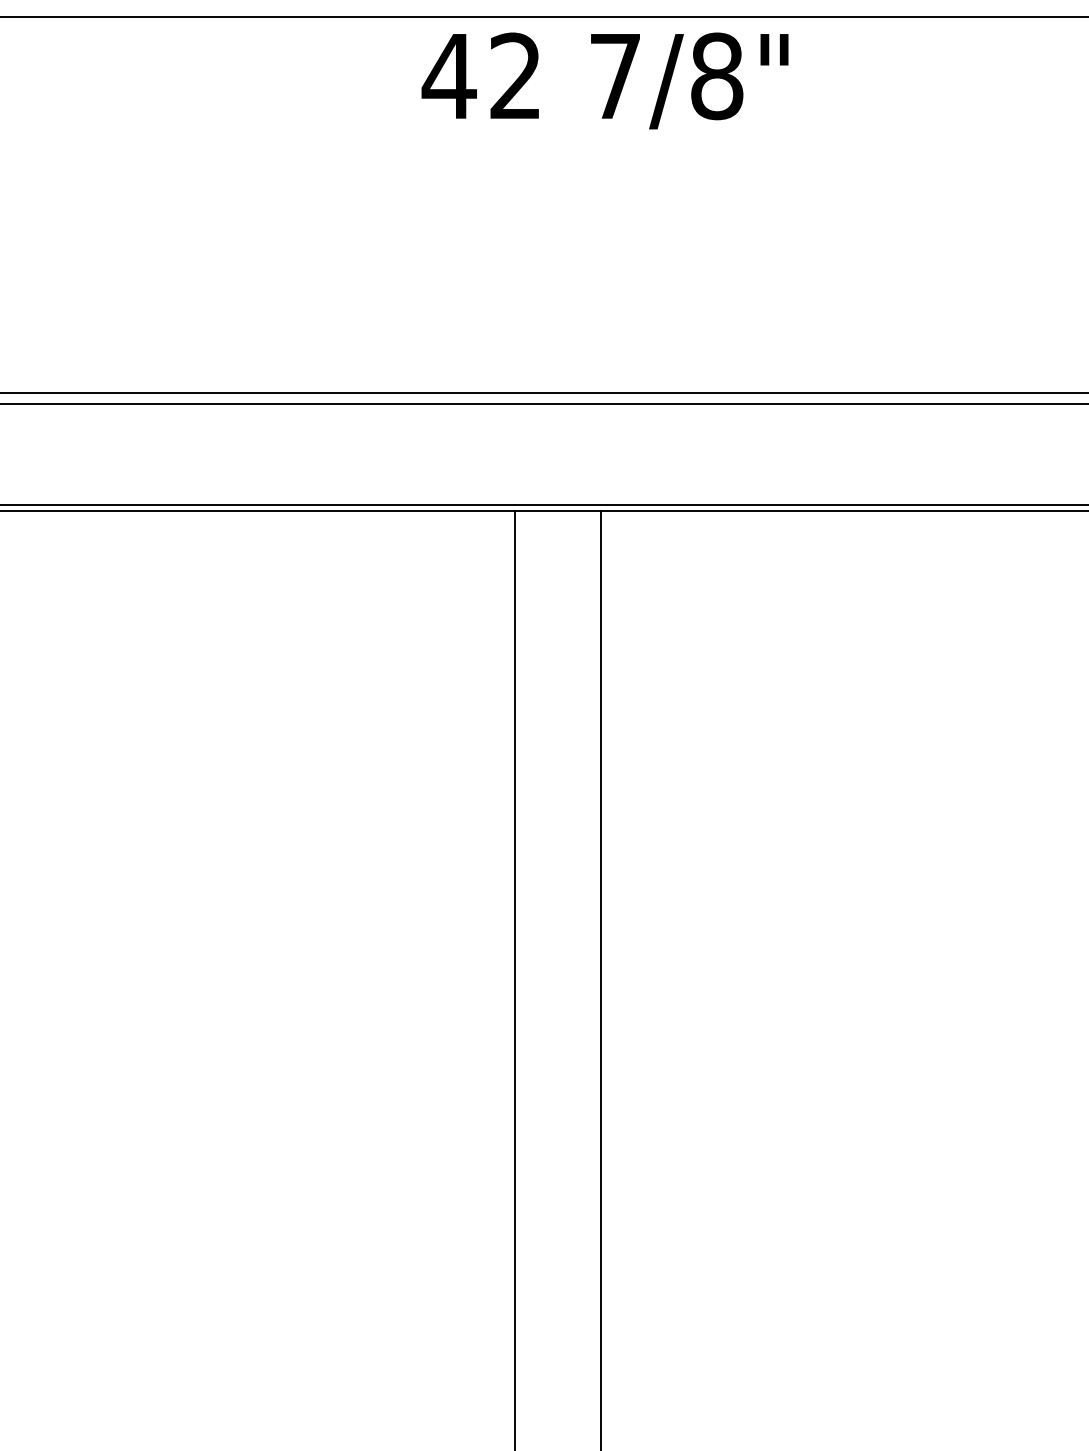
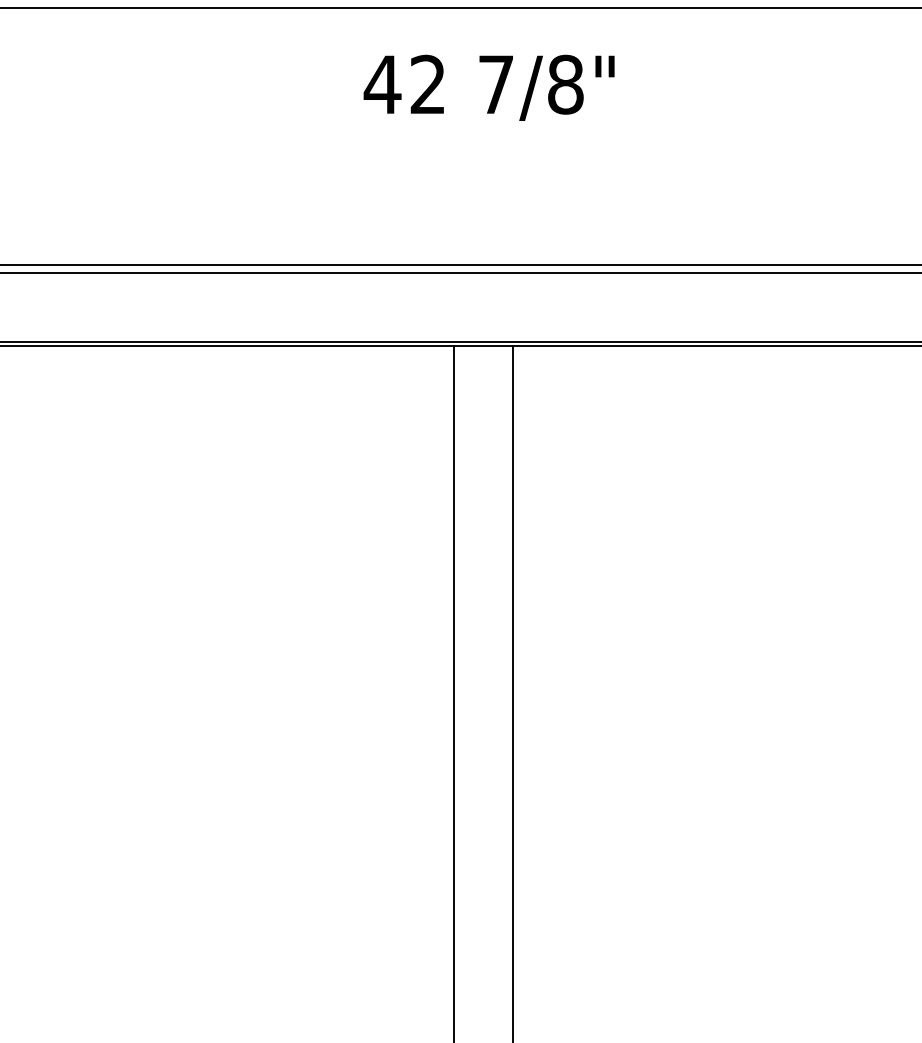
text: (604, 80) -> (488, 87), moved

